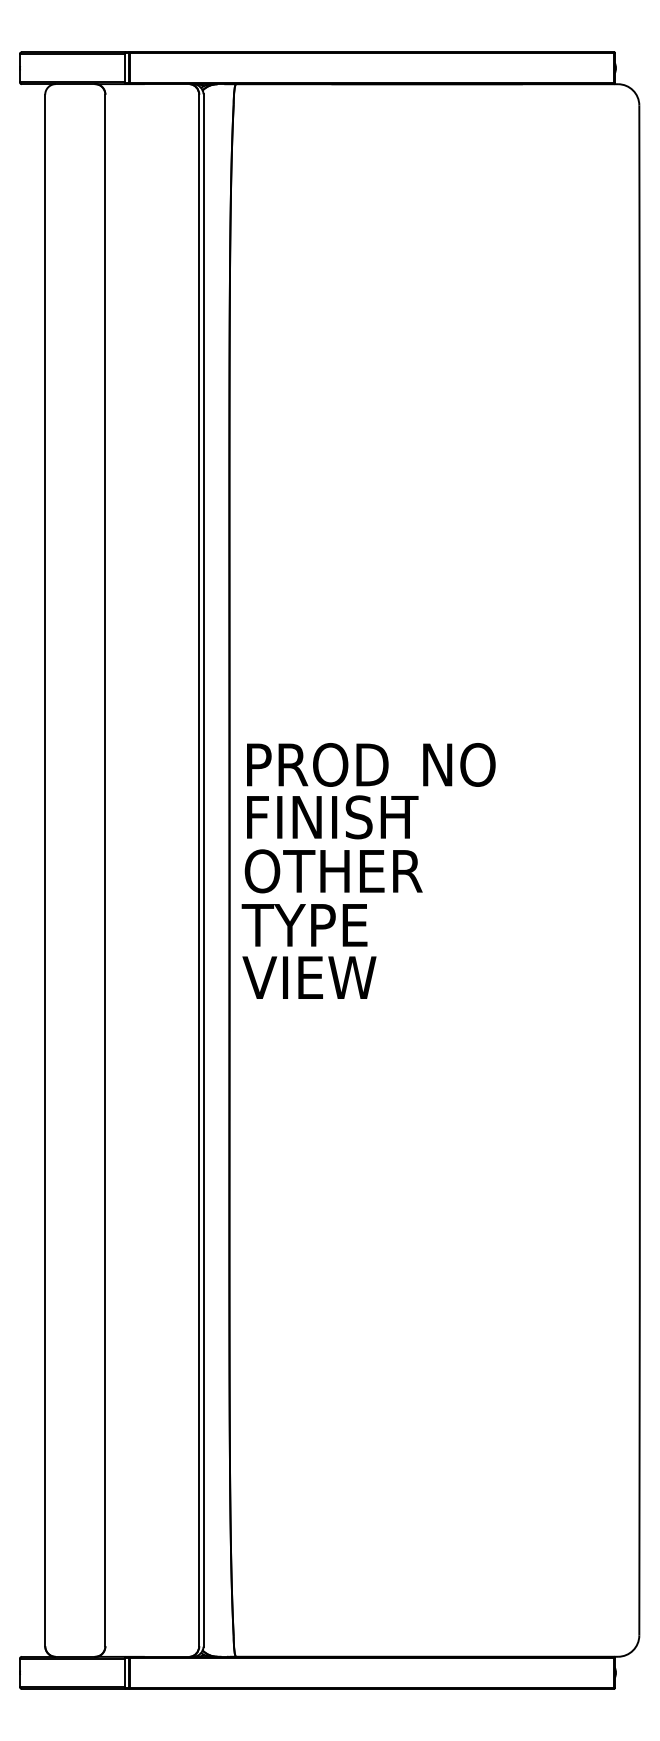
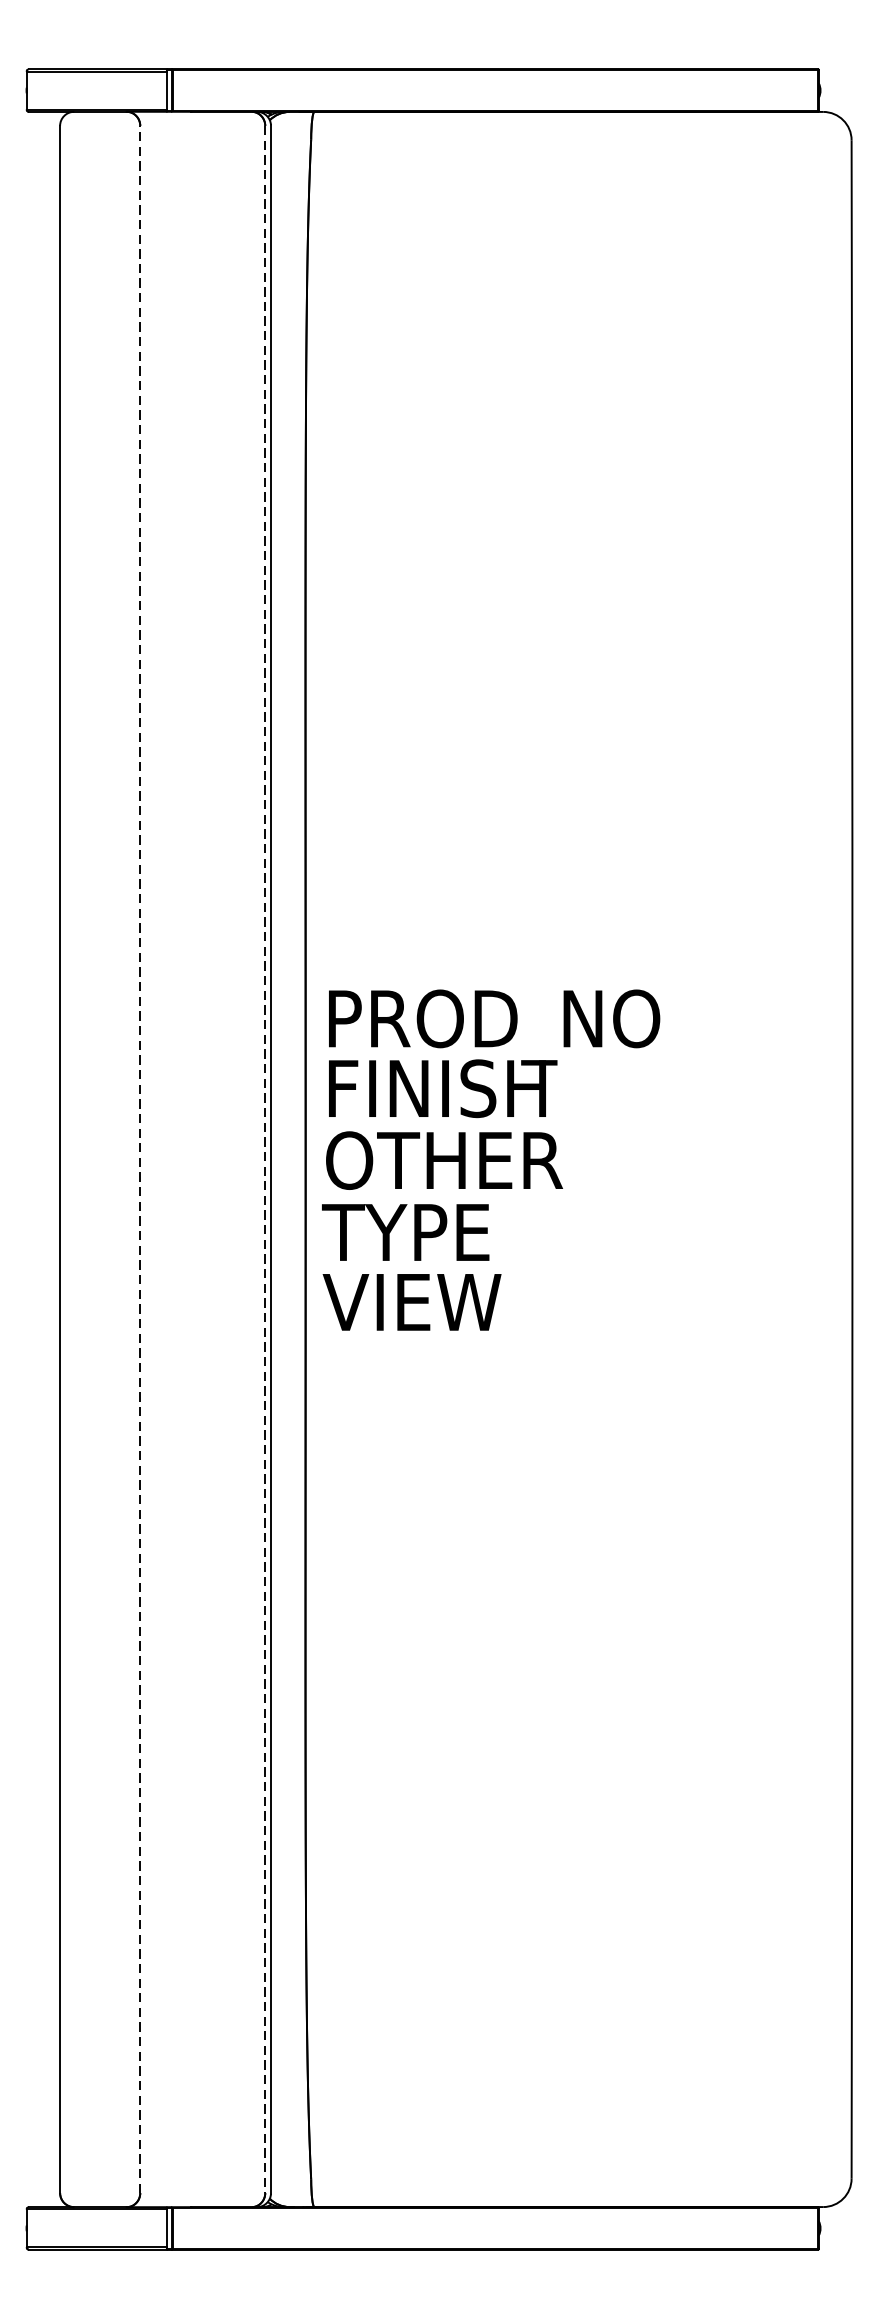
line: (105, 870) -> (140, 1159), solid -> dashed
line: (199, 870) -> (265, 1159), solid -> dashed

